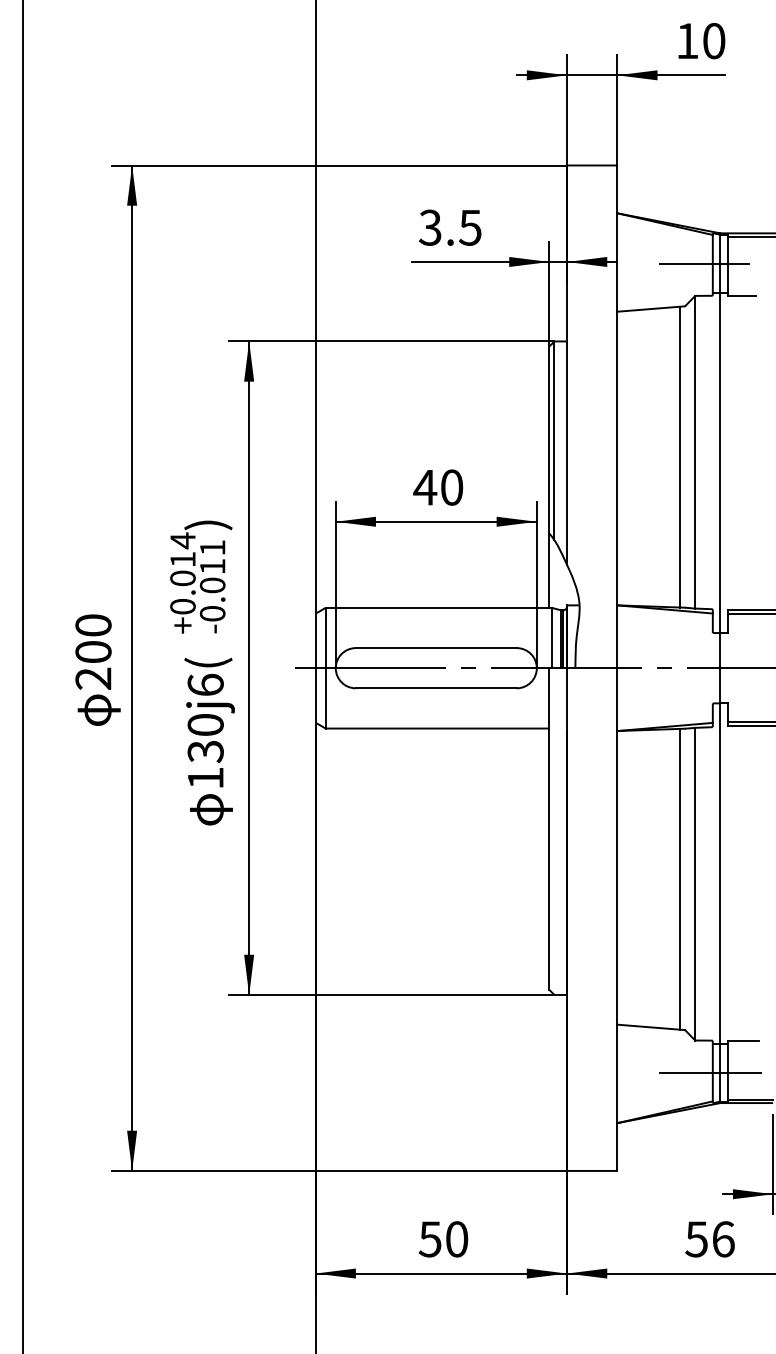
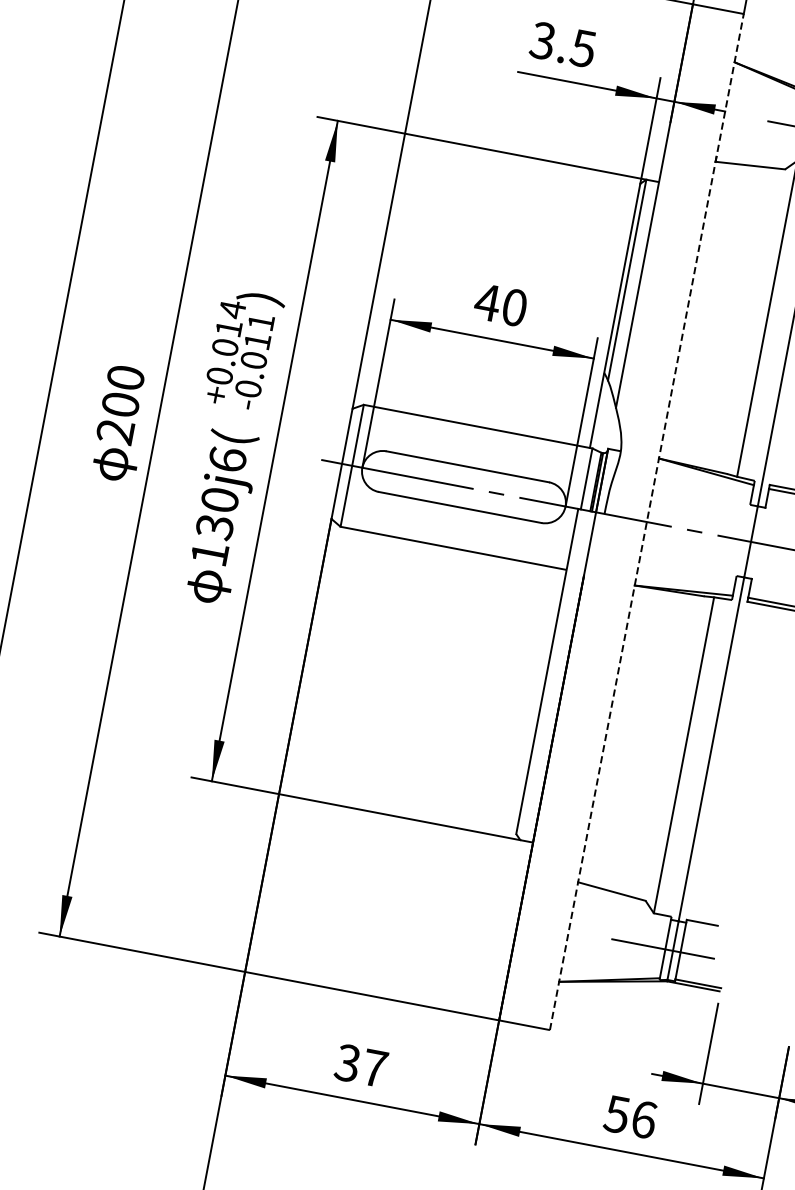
line: (680, 456) -> (751, 320), removed
line: (617, 668) -> (647, 522), solid -> dashed
line: (680, 878) -> (670, 746), removed
text: (443, 1239) -> (361, 1065), 50 -> 37

